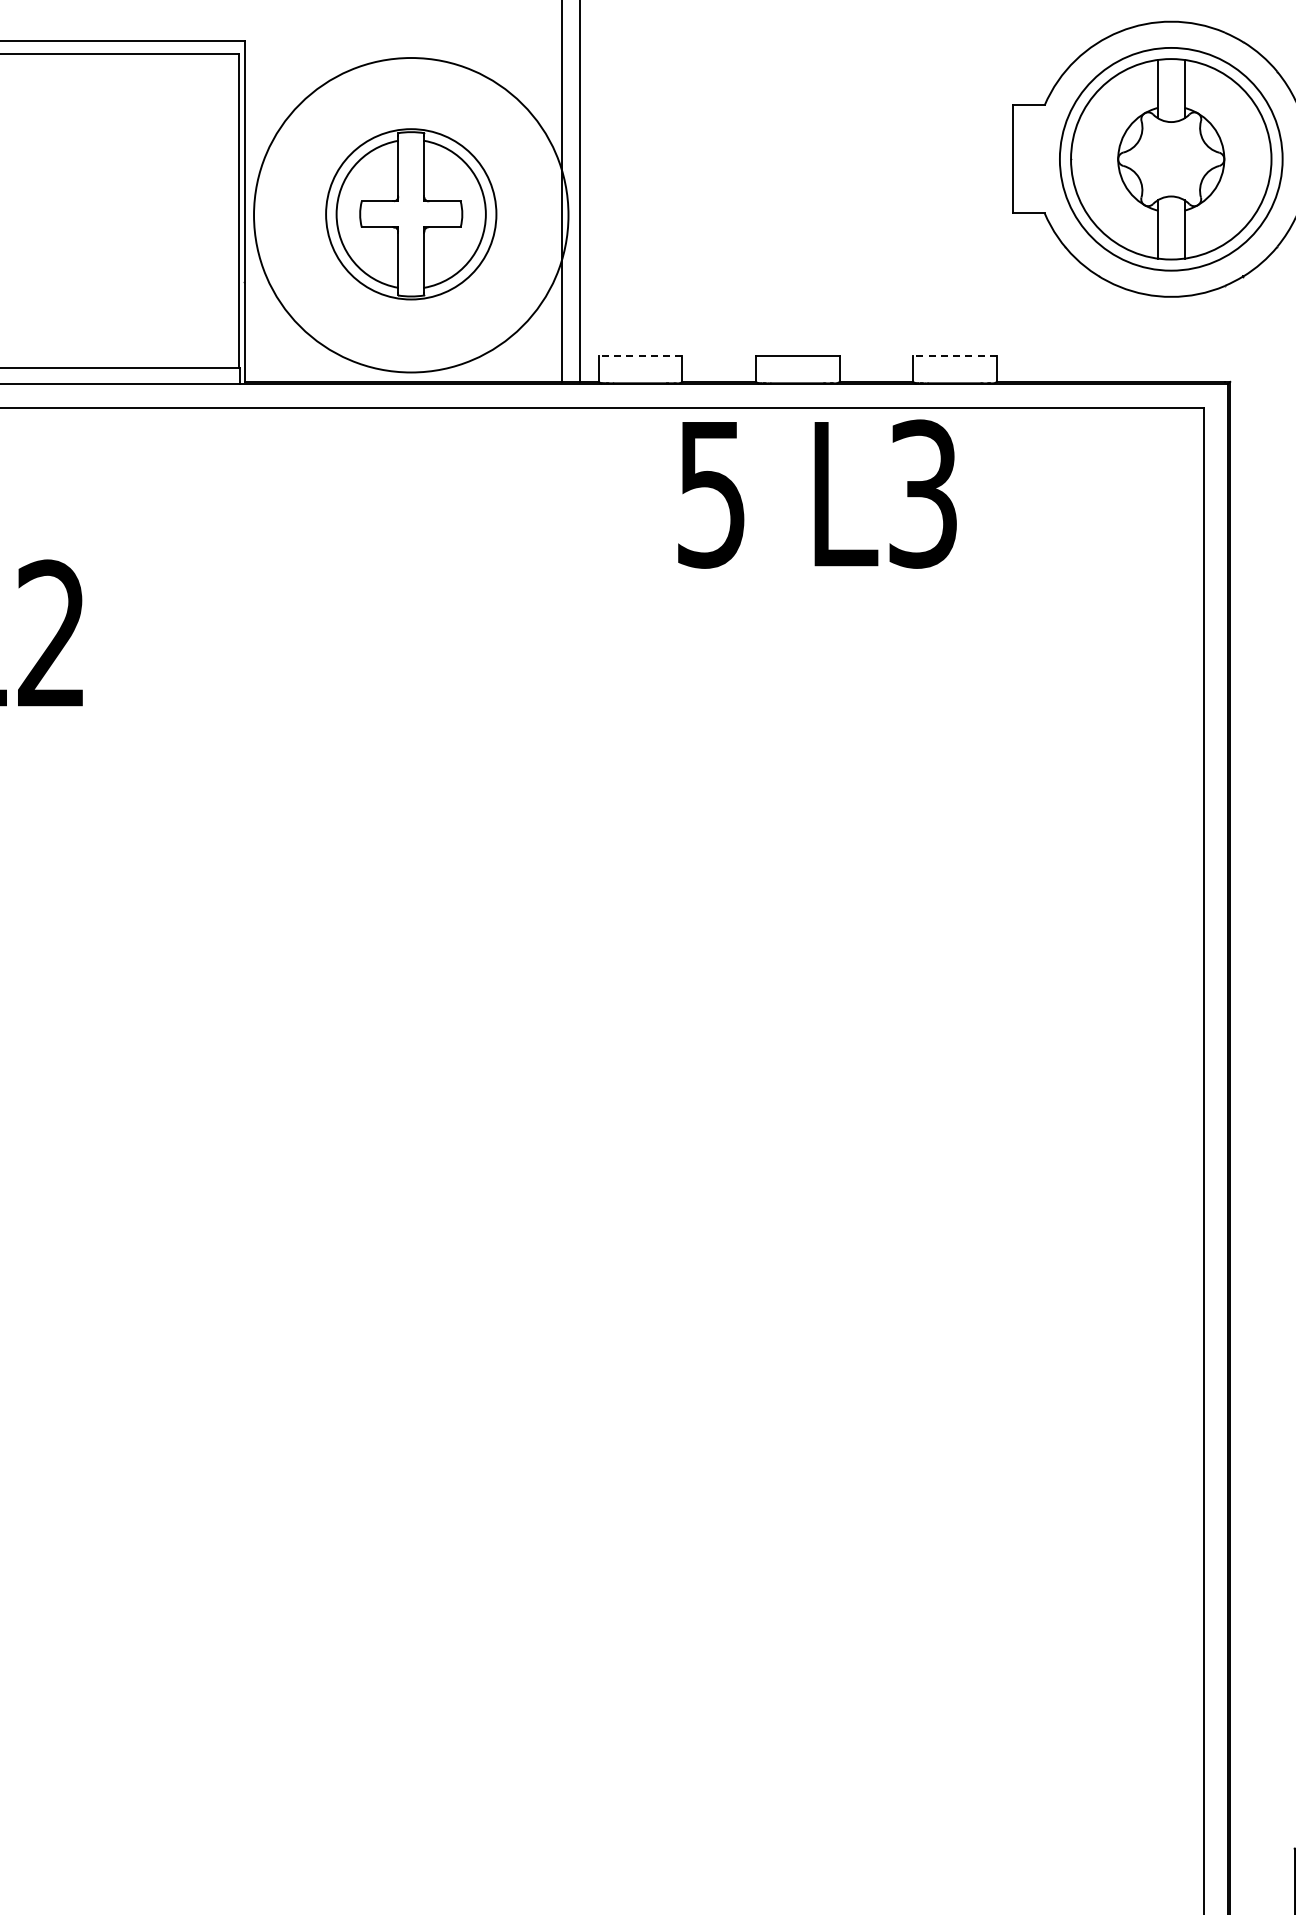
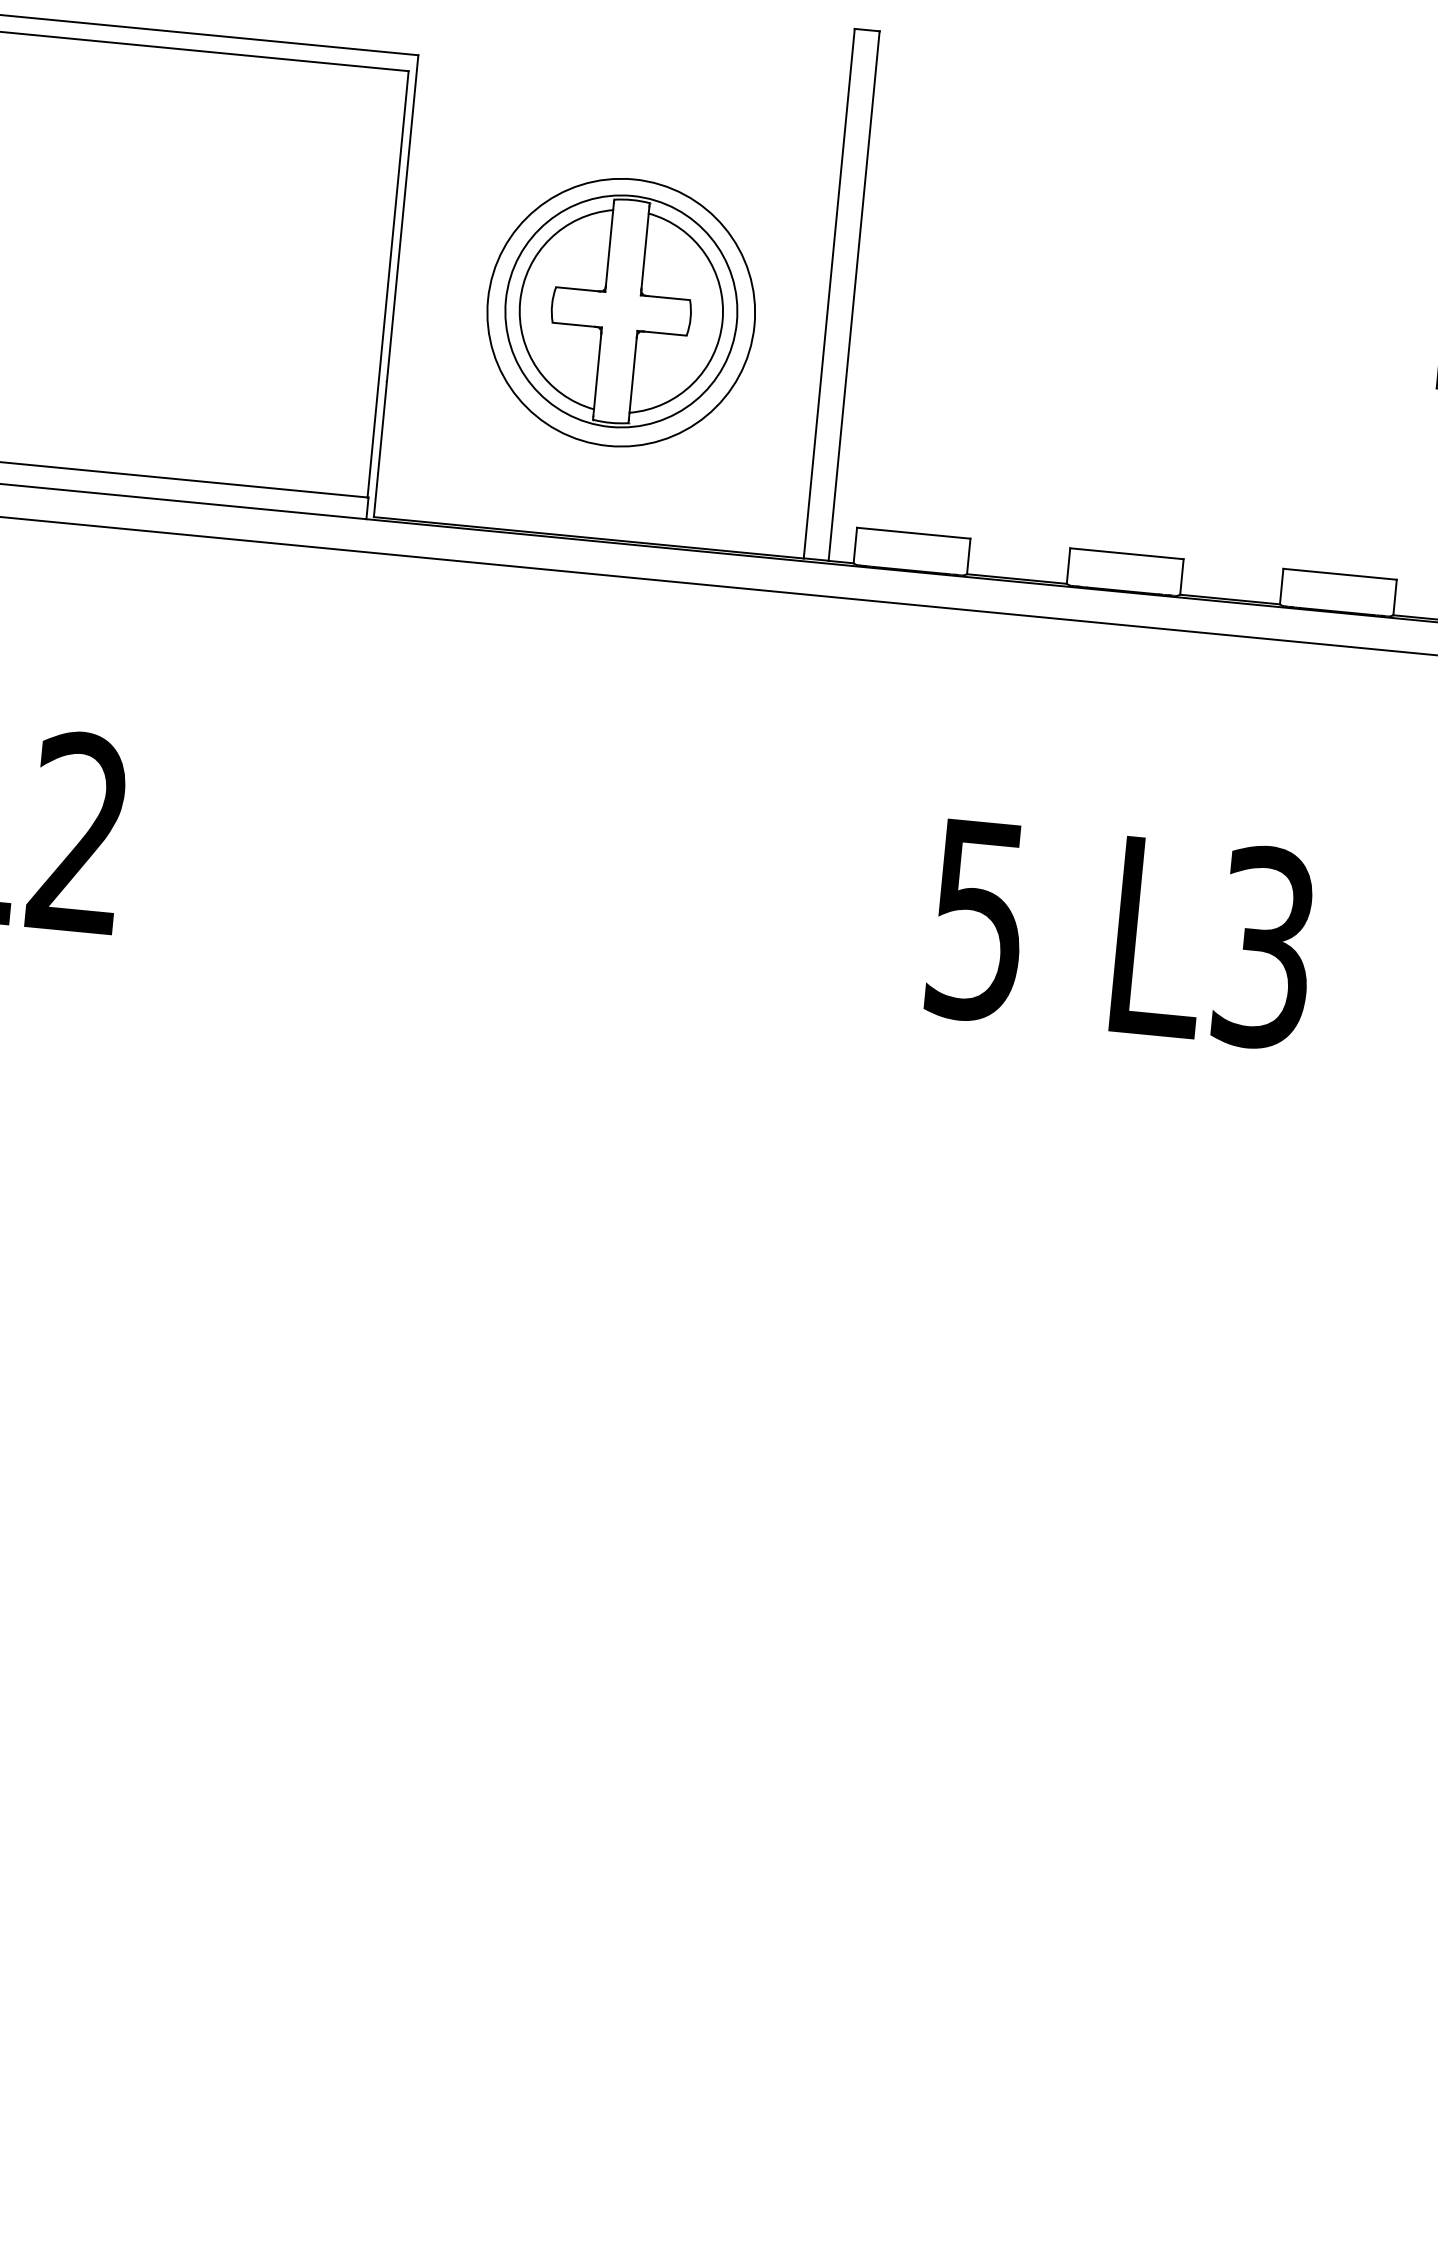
circle: (410, 214) -> (620, 311), size x0.62
line: (640, 355) -> (913, 532), dashed -> solid
line: (955, 355) -> (1340, 573), dashed -> solid
text: (817, 493) -> (1121, 933), moved

